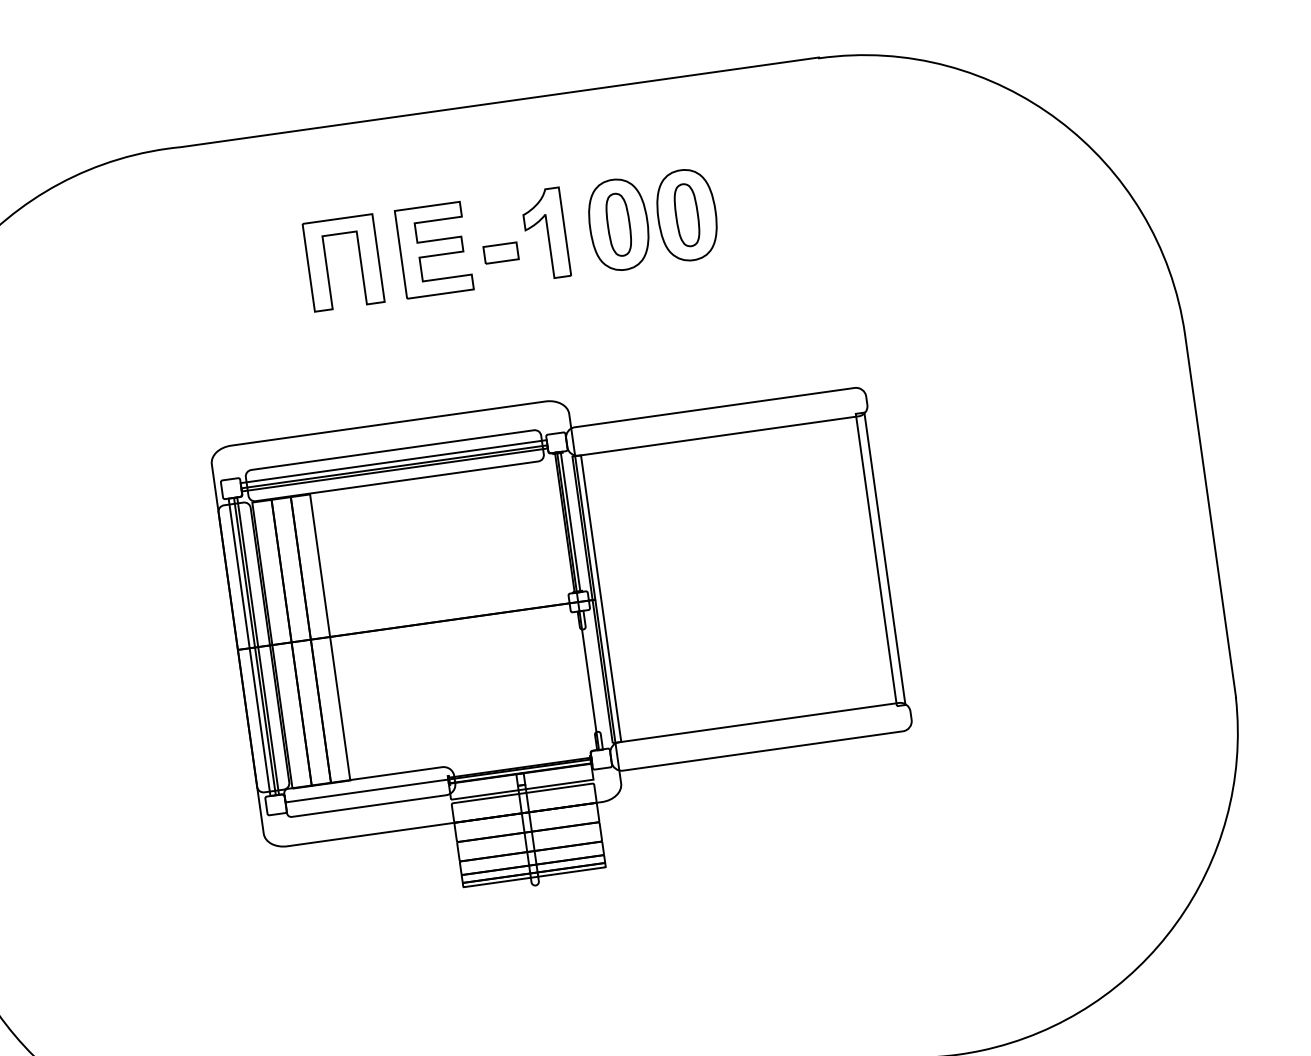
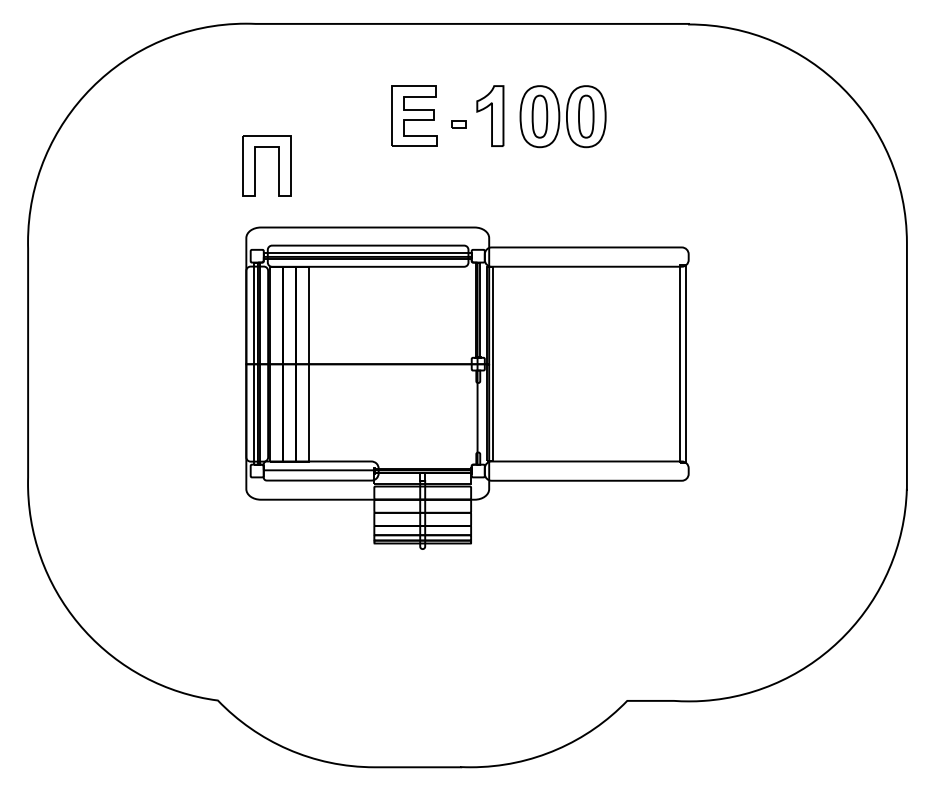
part: (500, 253) -> (458, 124), size x0.6
part: (326, 264) -> (255, 165), moved

